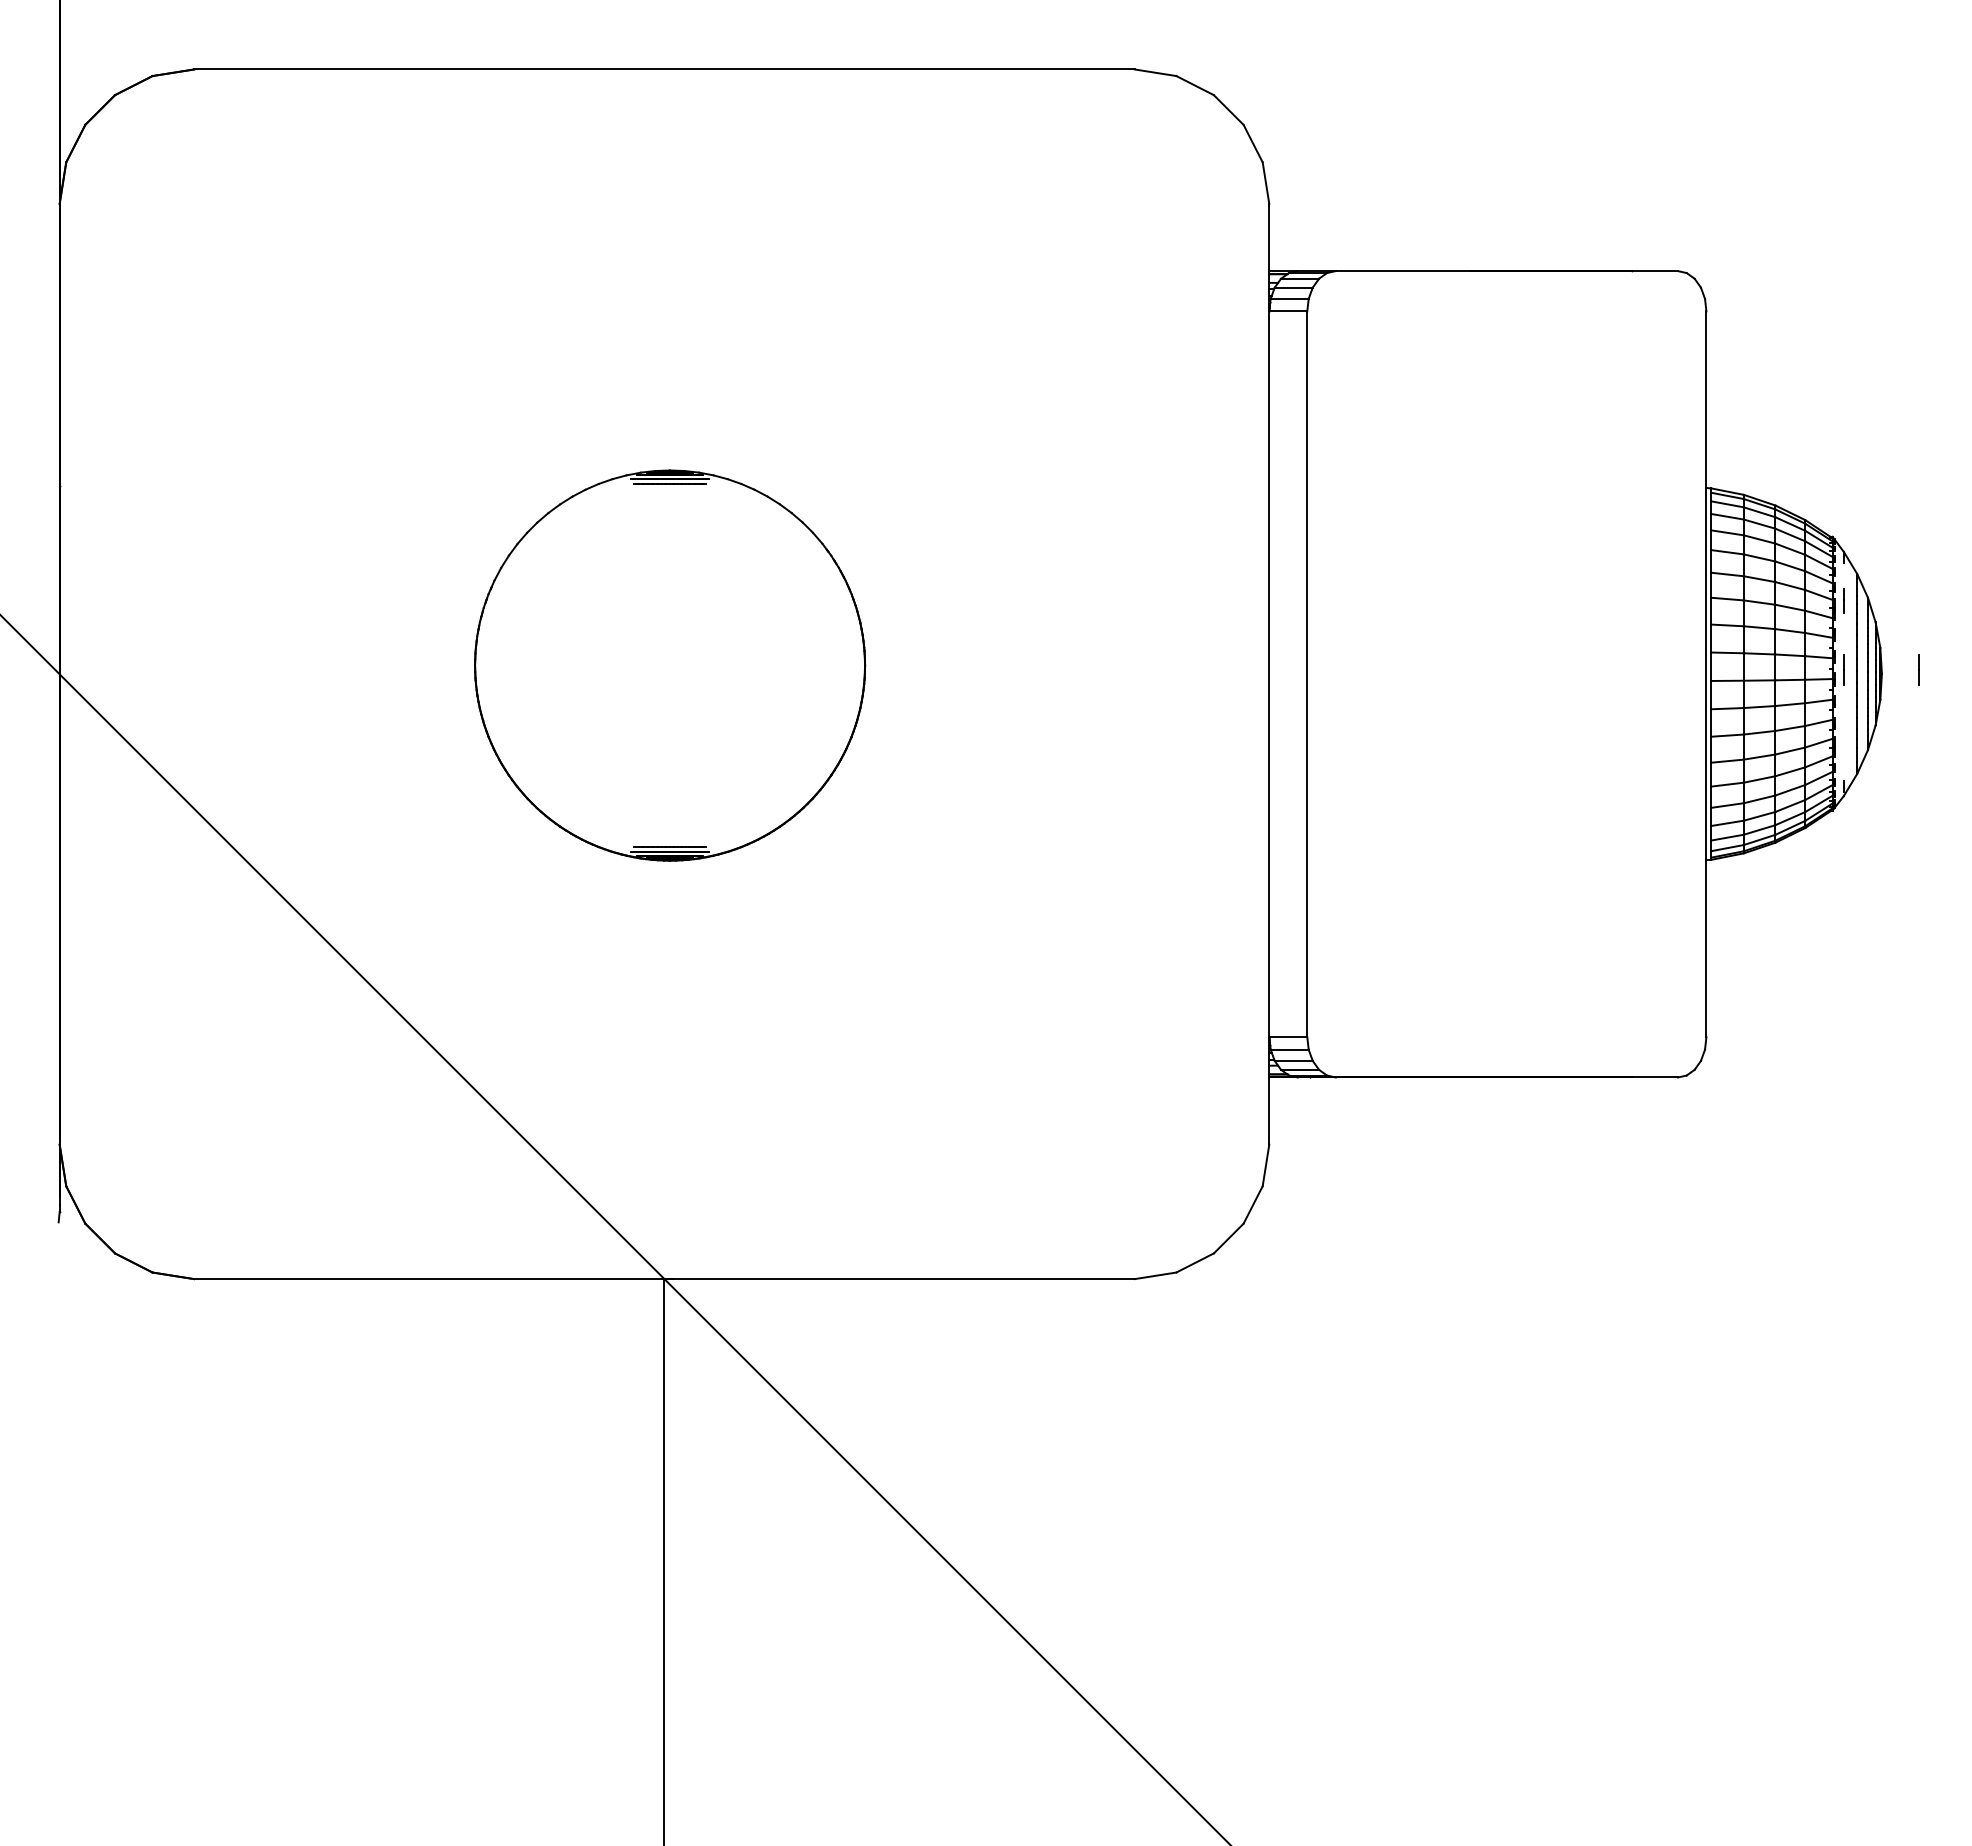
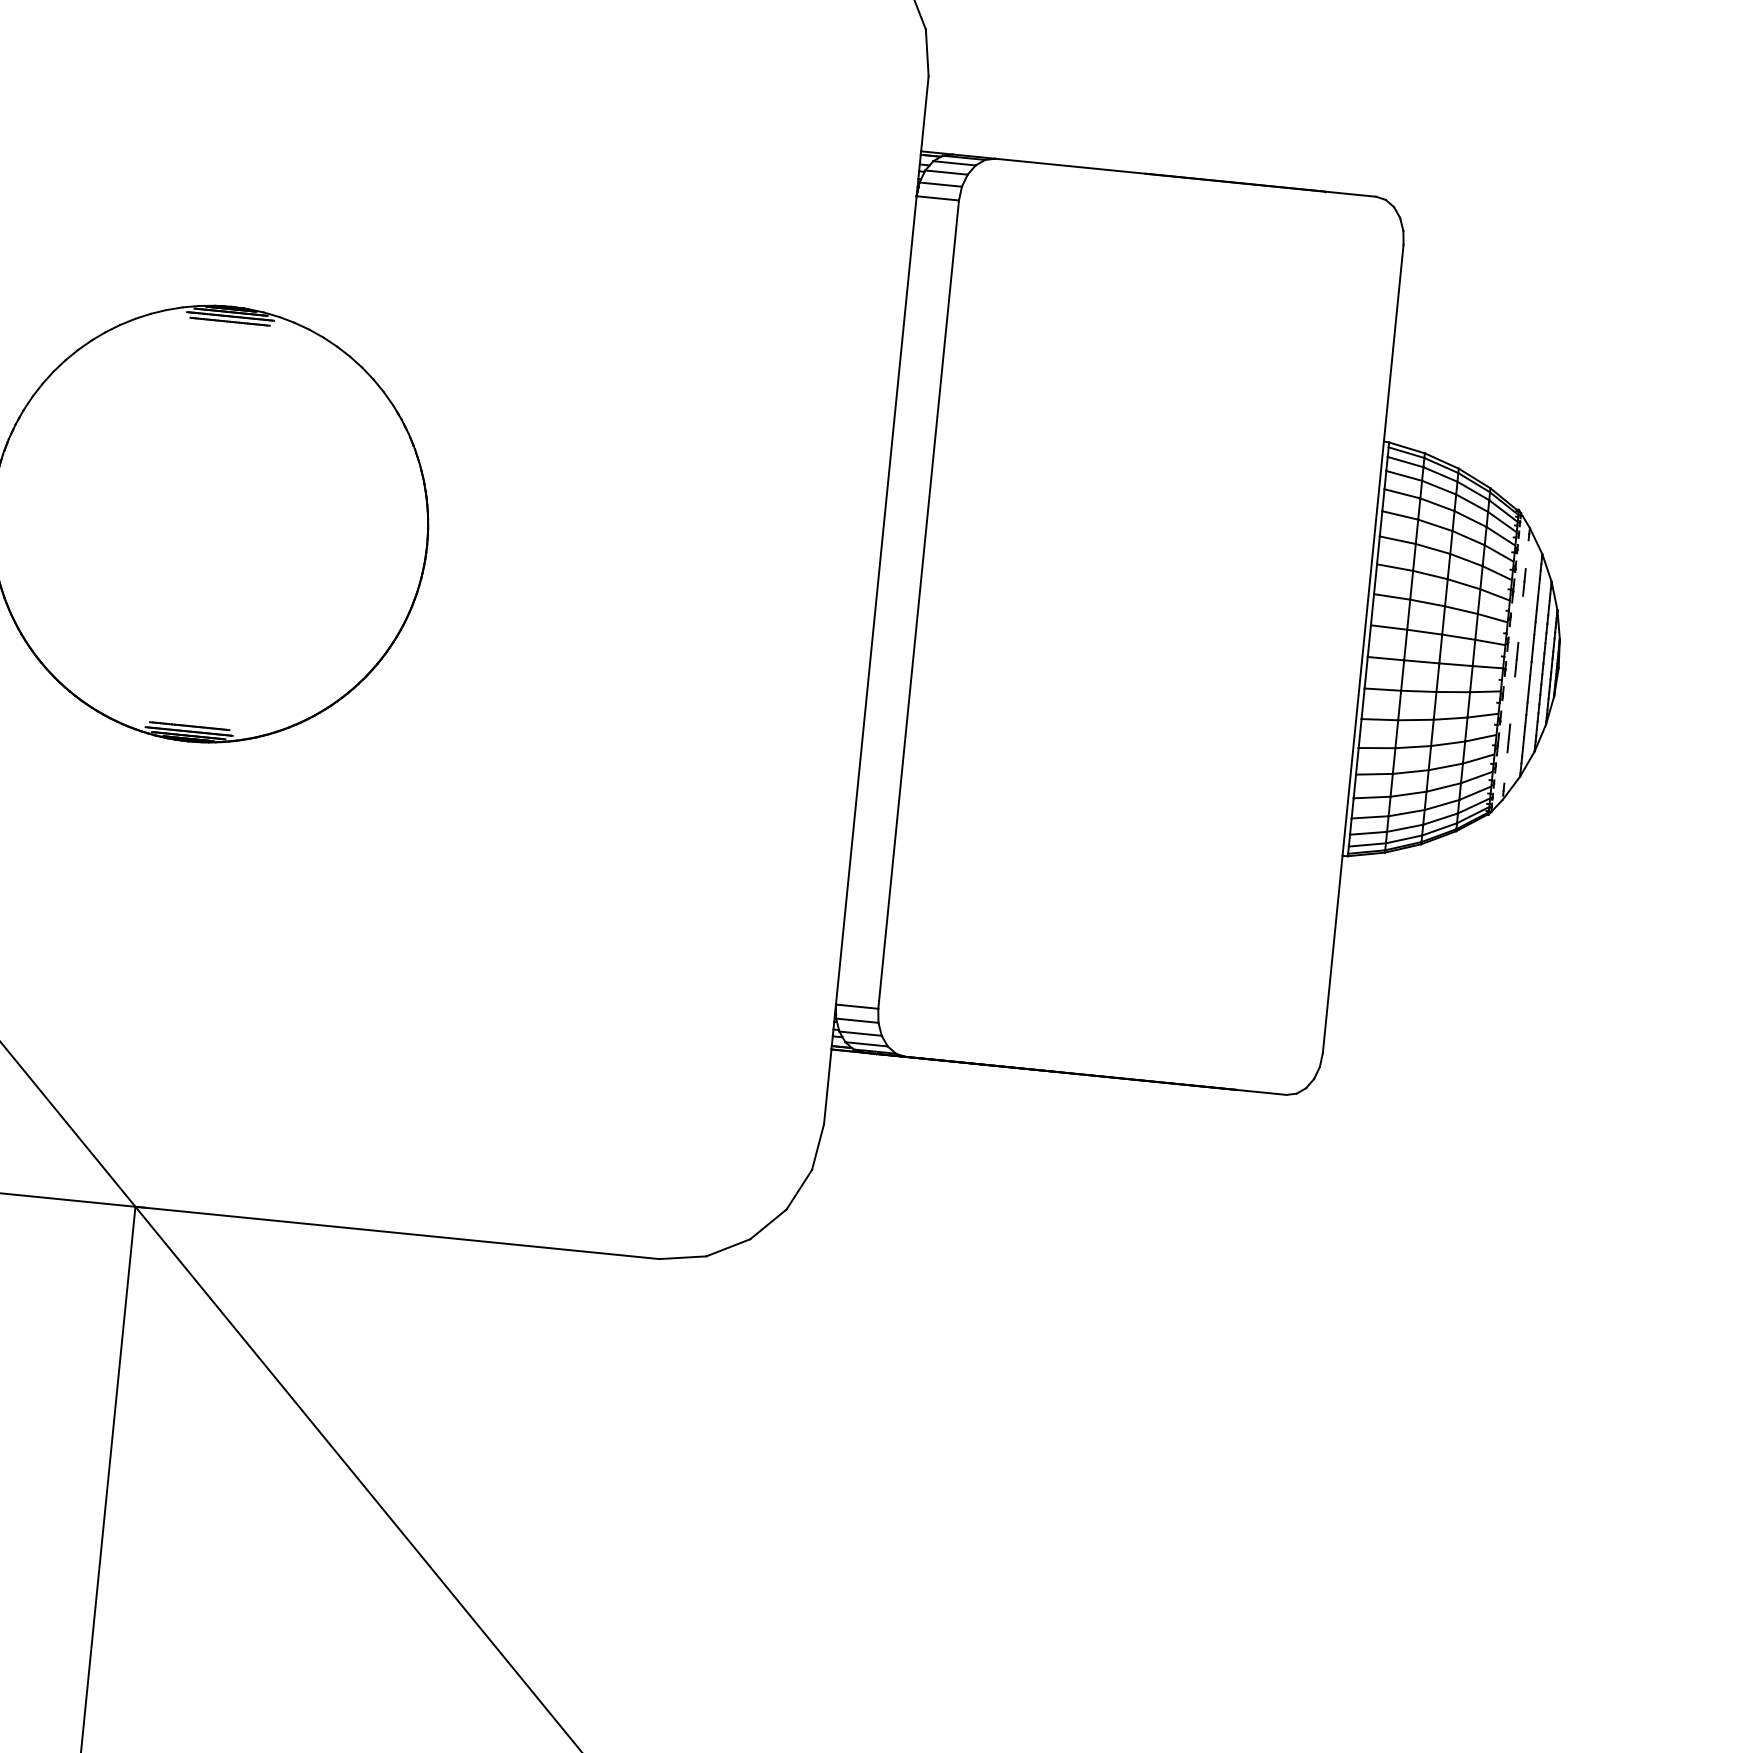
line: (1918, 669) -> (1599, 667), removed
line: (1843, 740) -> (1508, 737), added

